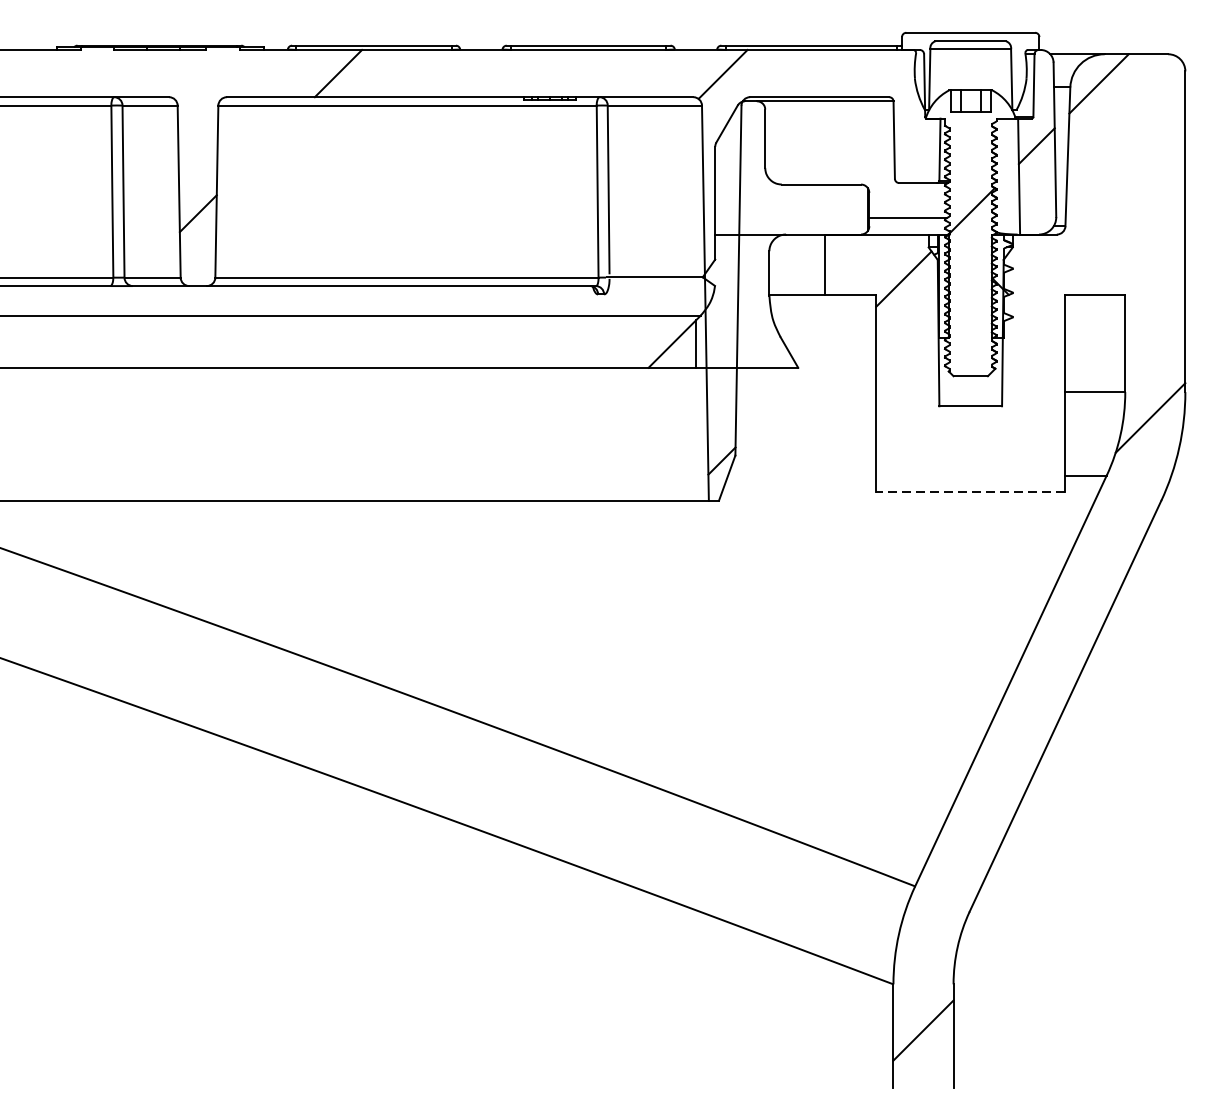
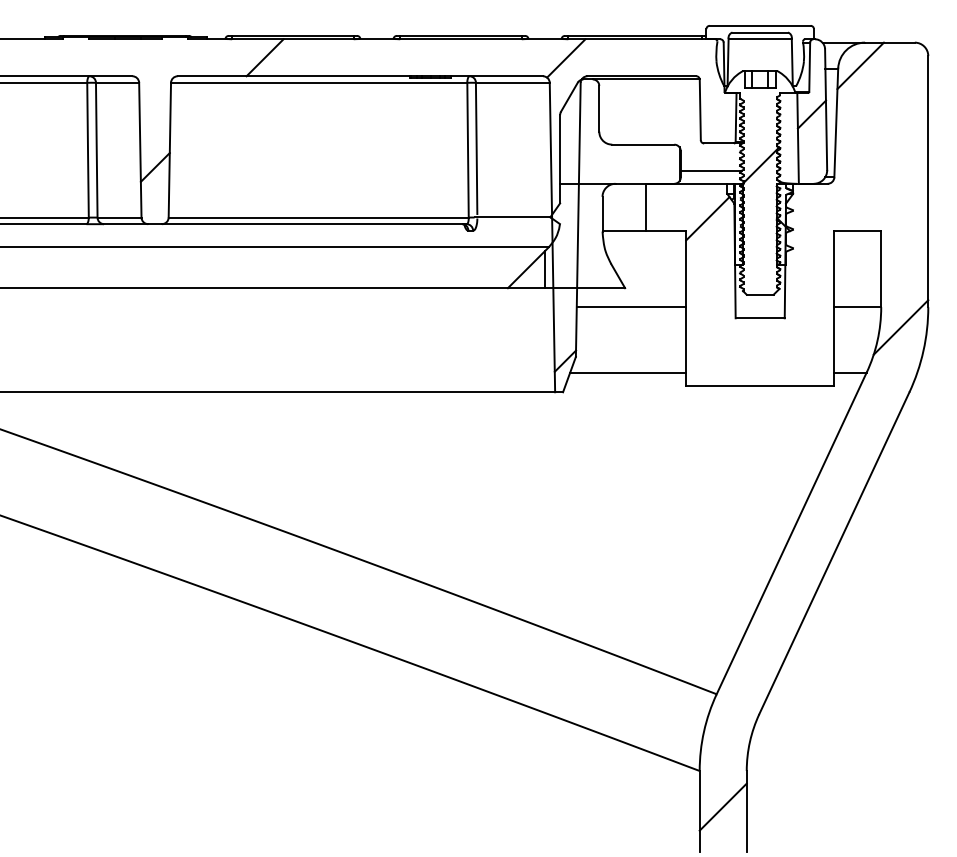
line: (806, 392) -> (631, 307), added
line: (802, 475) -> (628, 372), added
line: (971, 492) -> (760, 385), dashed -> solid

